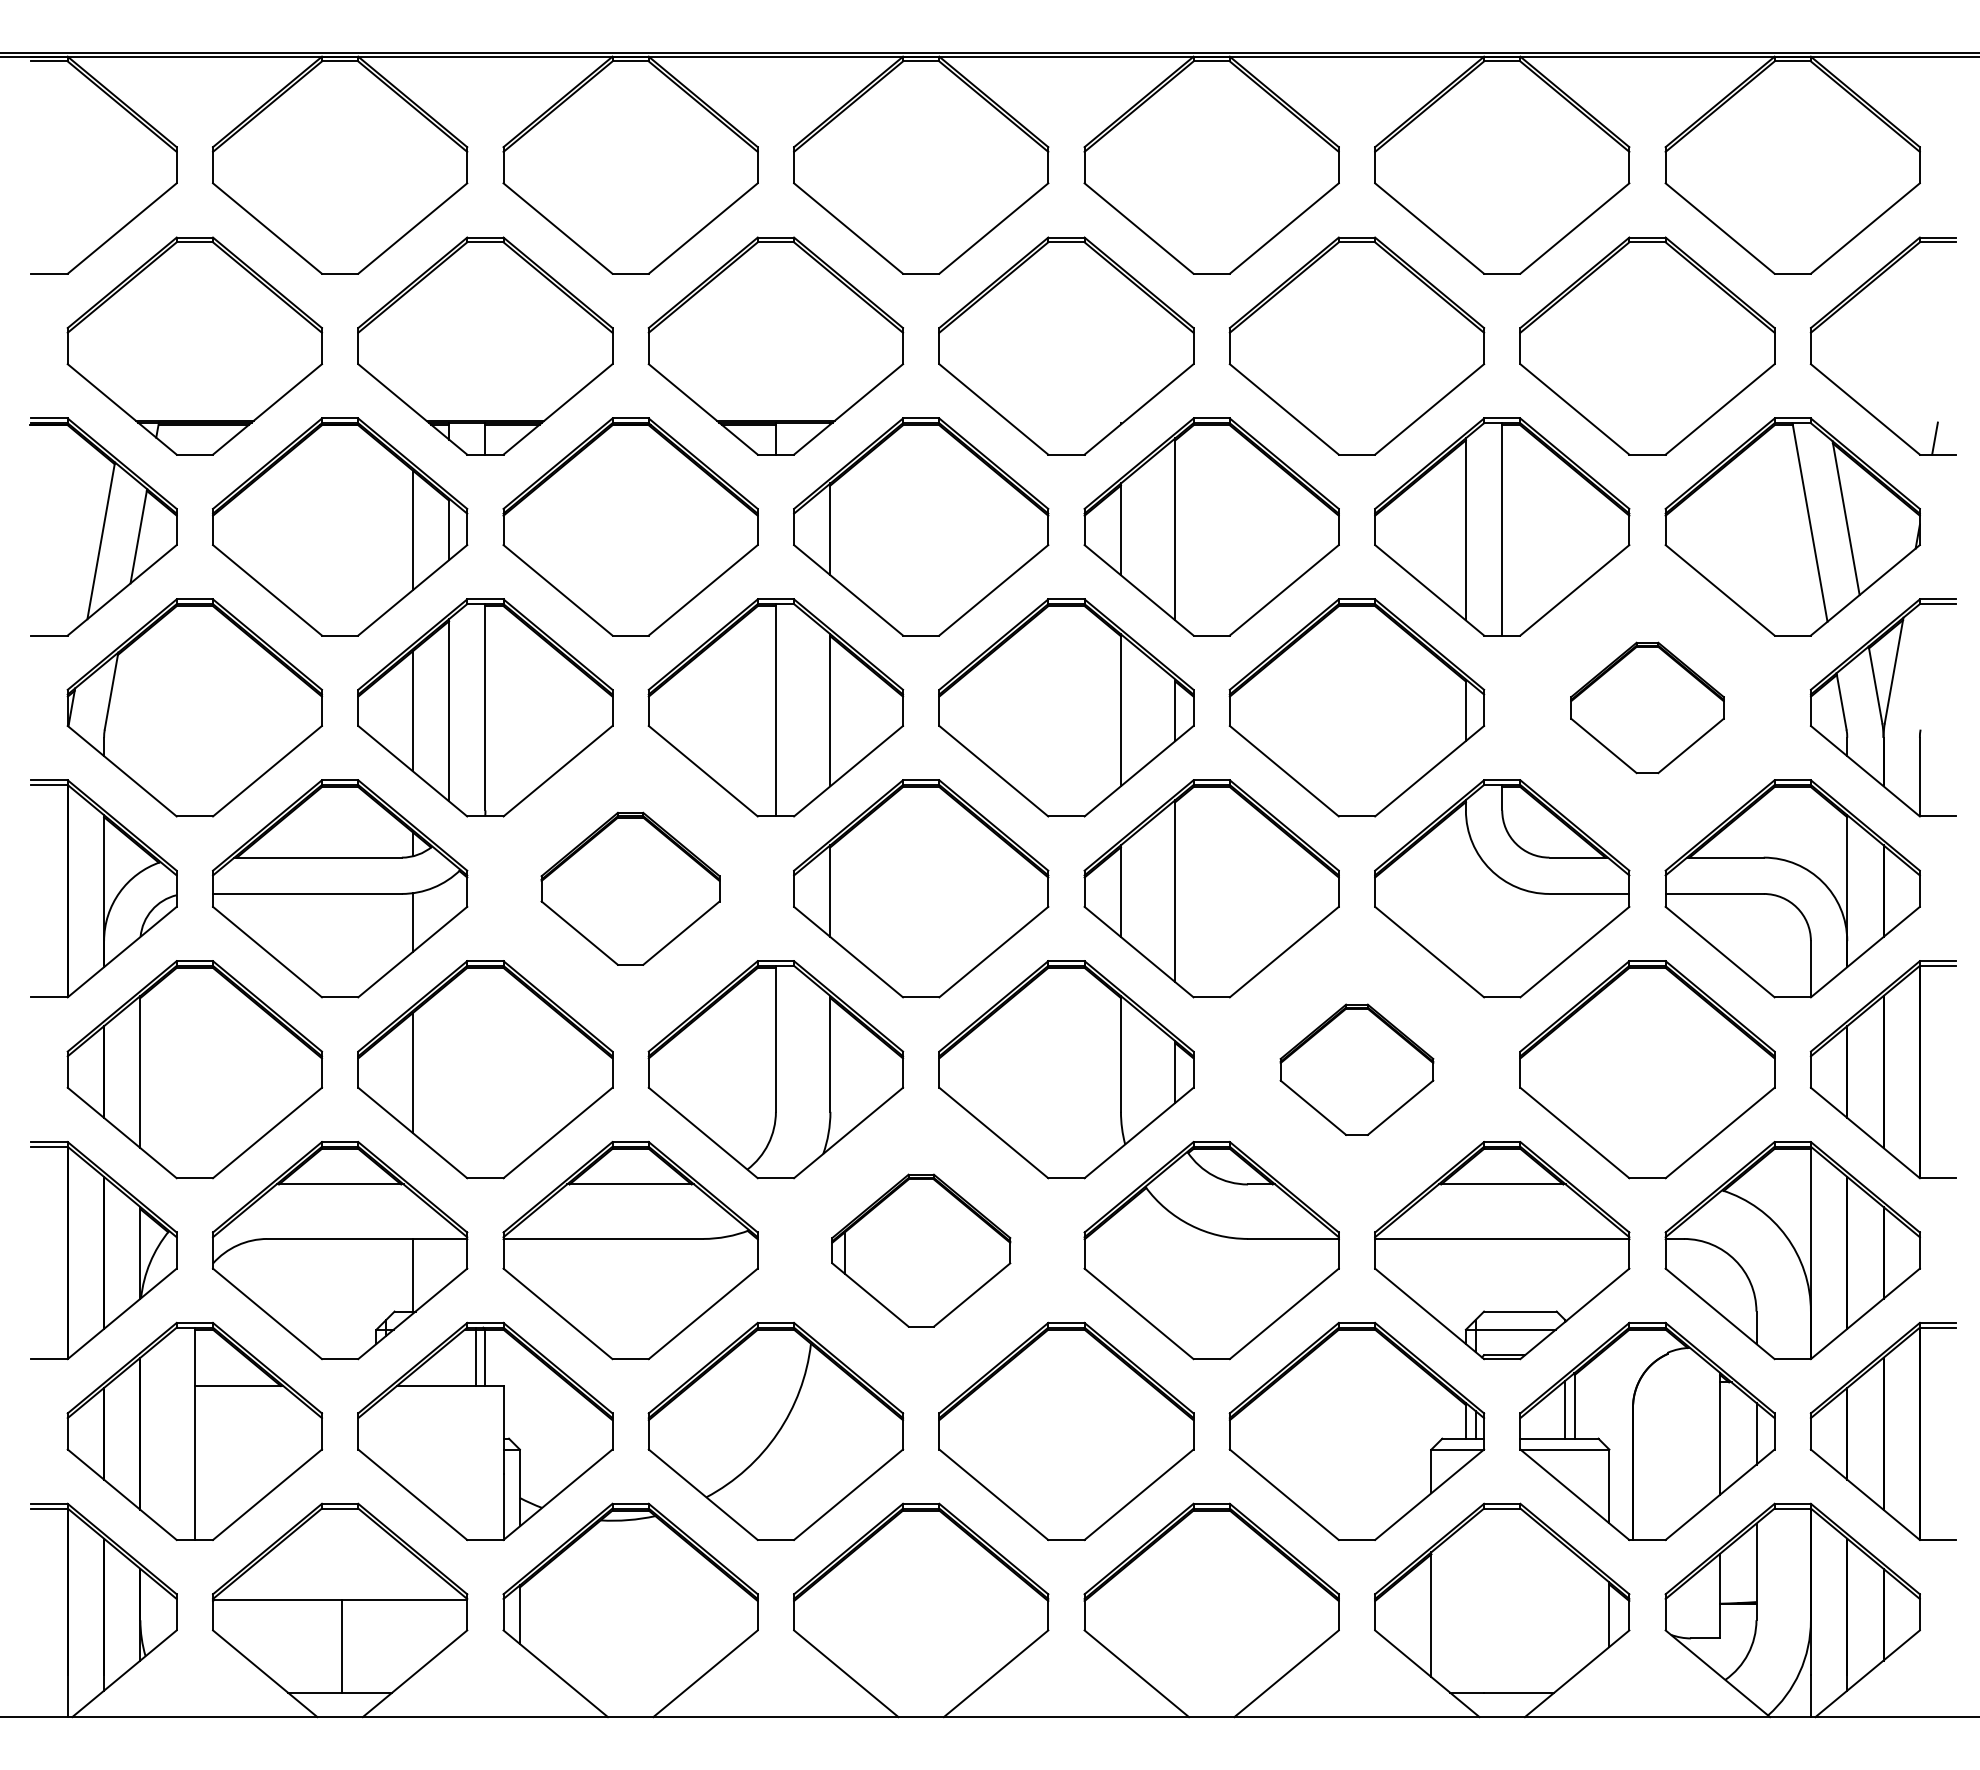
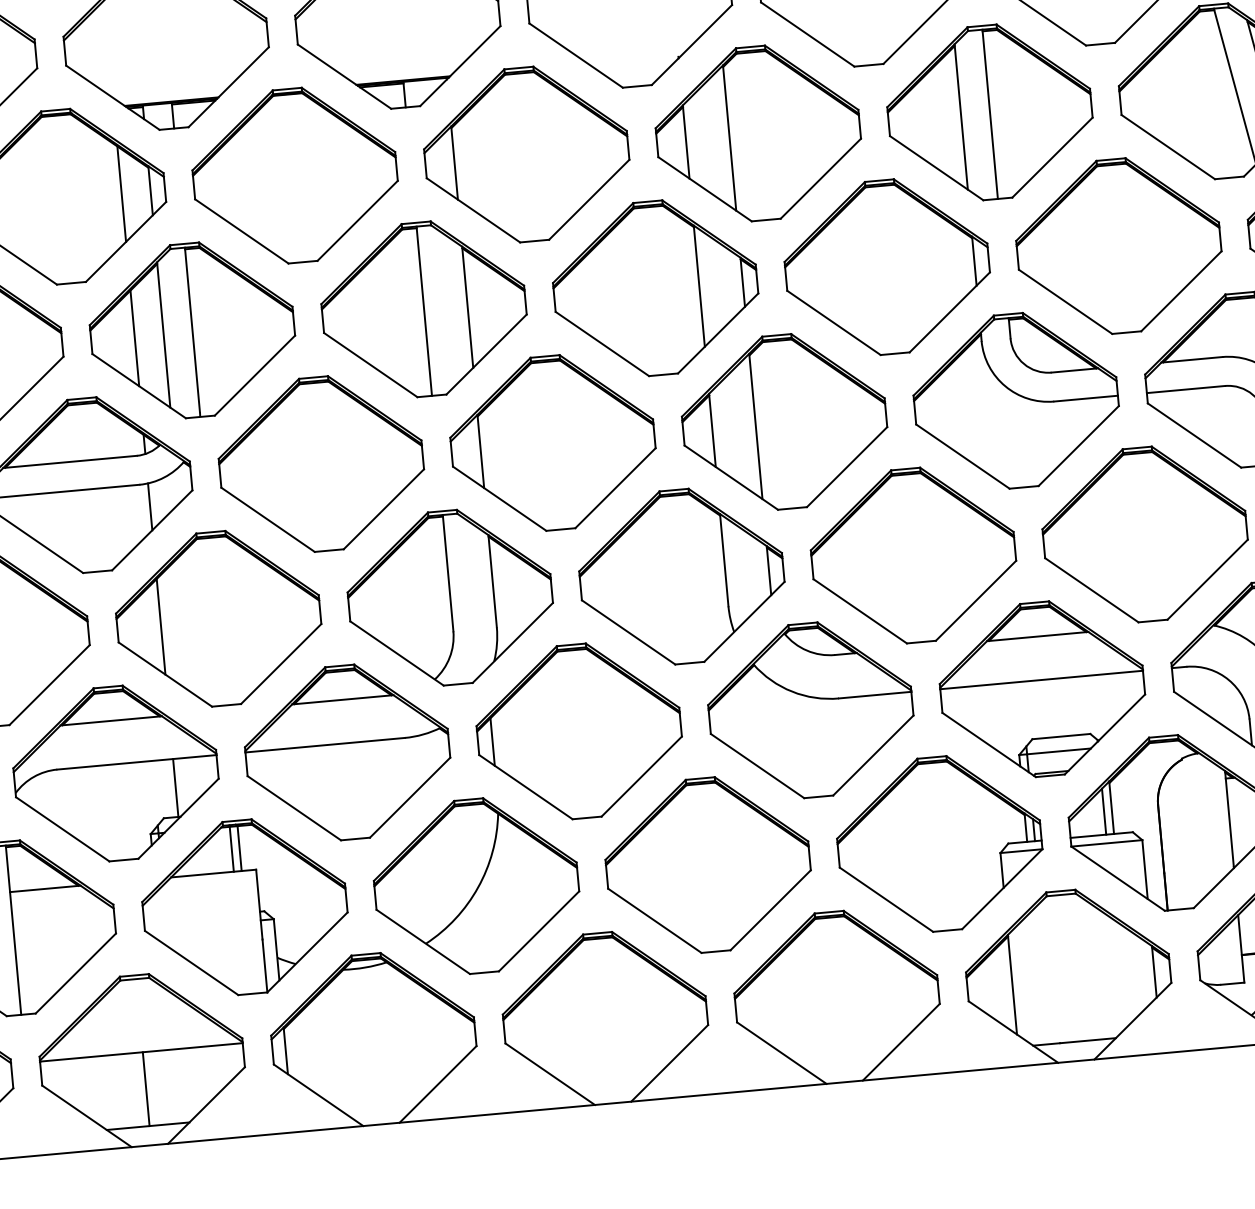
part: (1647, 707) -> (1118, 245), size x1.67
part: (630, 888) -> (321, 463), size x1.43
part: (1356, 1069) -> (913, 555), size x1.67
part: (921, 1250) -> (579, 731), size x1.43

